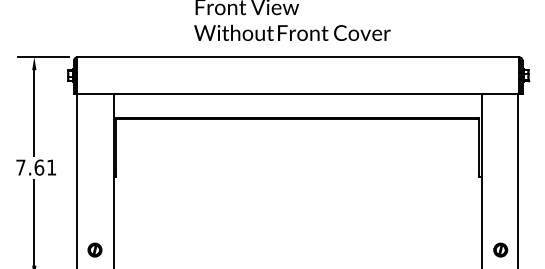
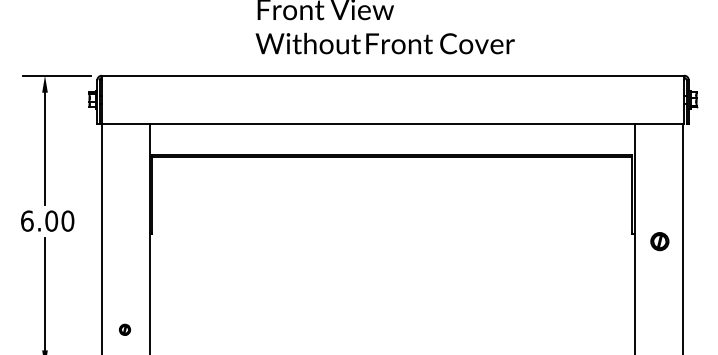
text: (36, 167) -> (47, 221), 7.61 -> 6.00
part: (94, 249) -> (124, 329), size x0.6
part: (500, 249) -> (659, 240), moved

